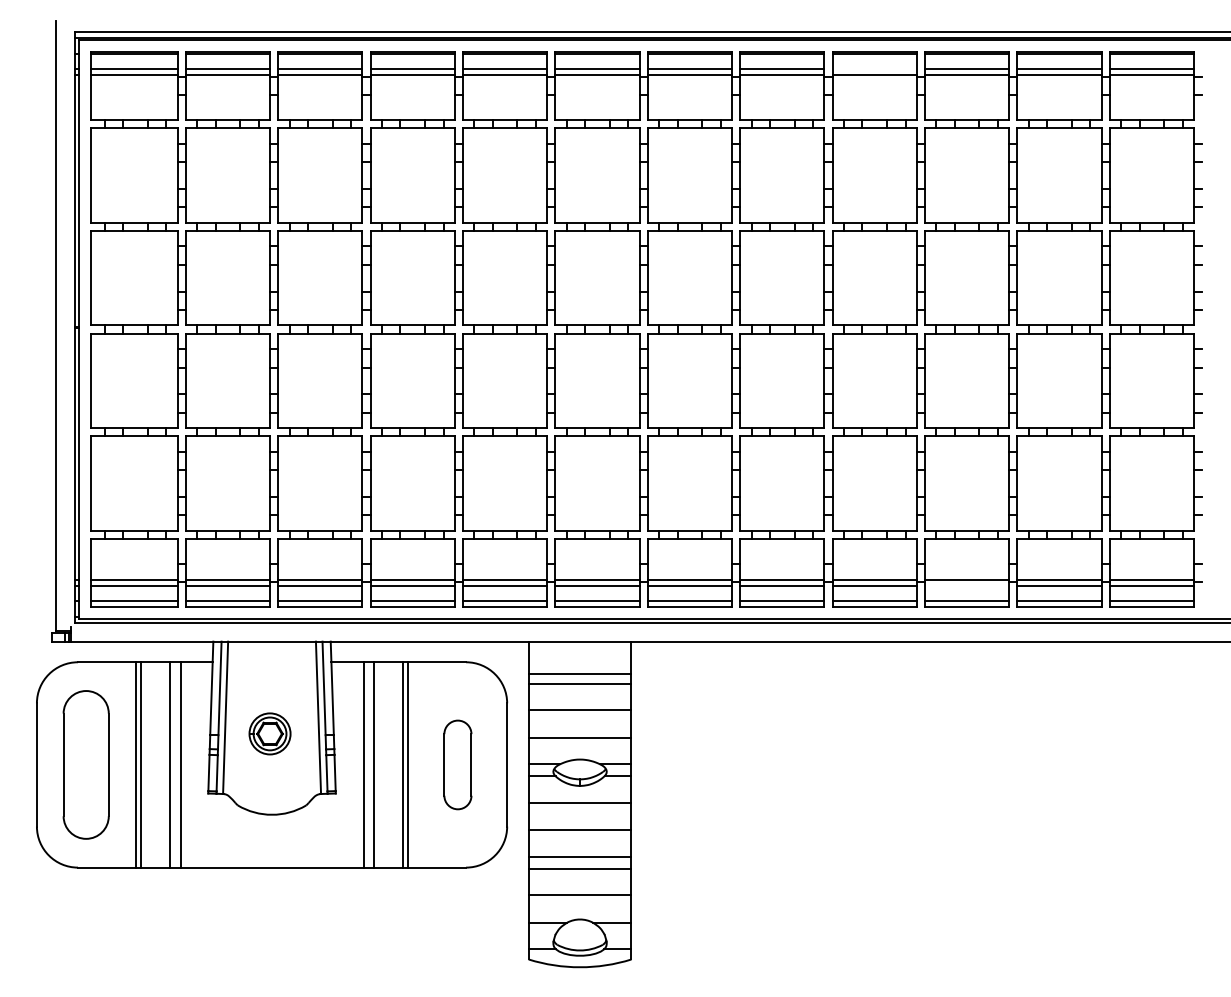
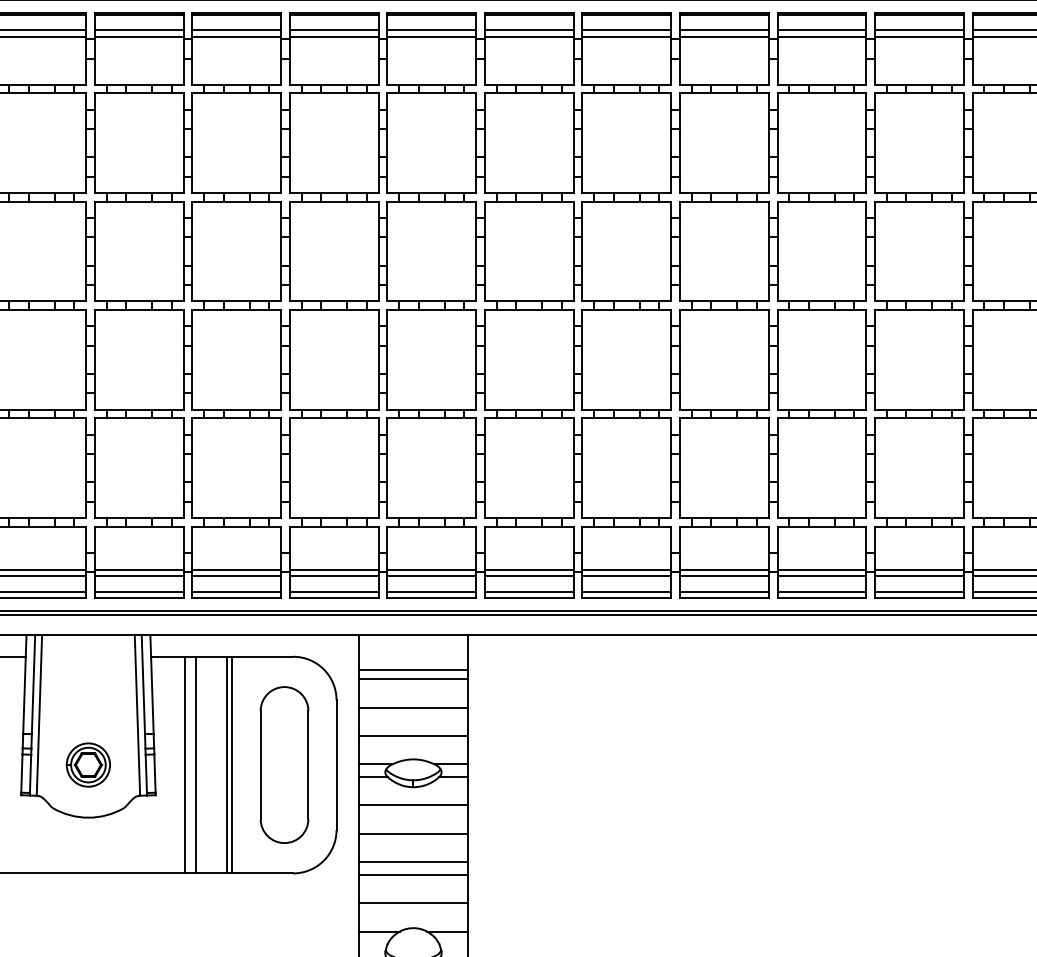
line: (874, 68) -> (724, 30), added
line: (967, 586) -> (822, 576), added
part: (269, 733) -> (87, 764), moved
part: (457, 764) -> (284, 764), size x1.67

